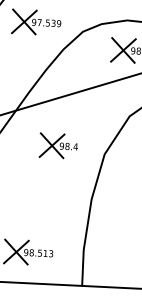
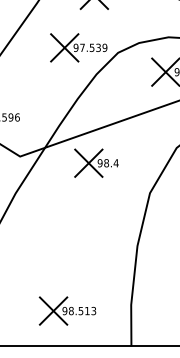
part: (36, 22) -> (78, 47), moved
part: (58, 145) -> (96, 162), moved

